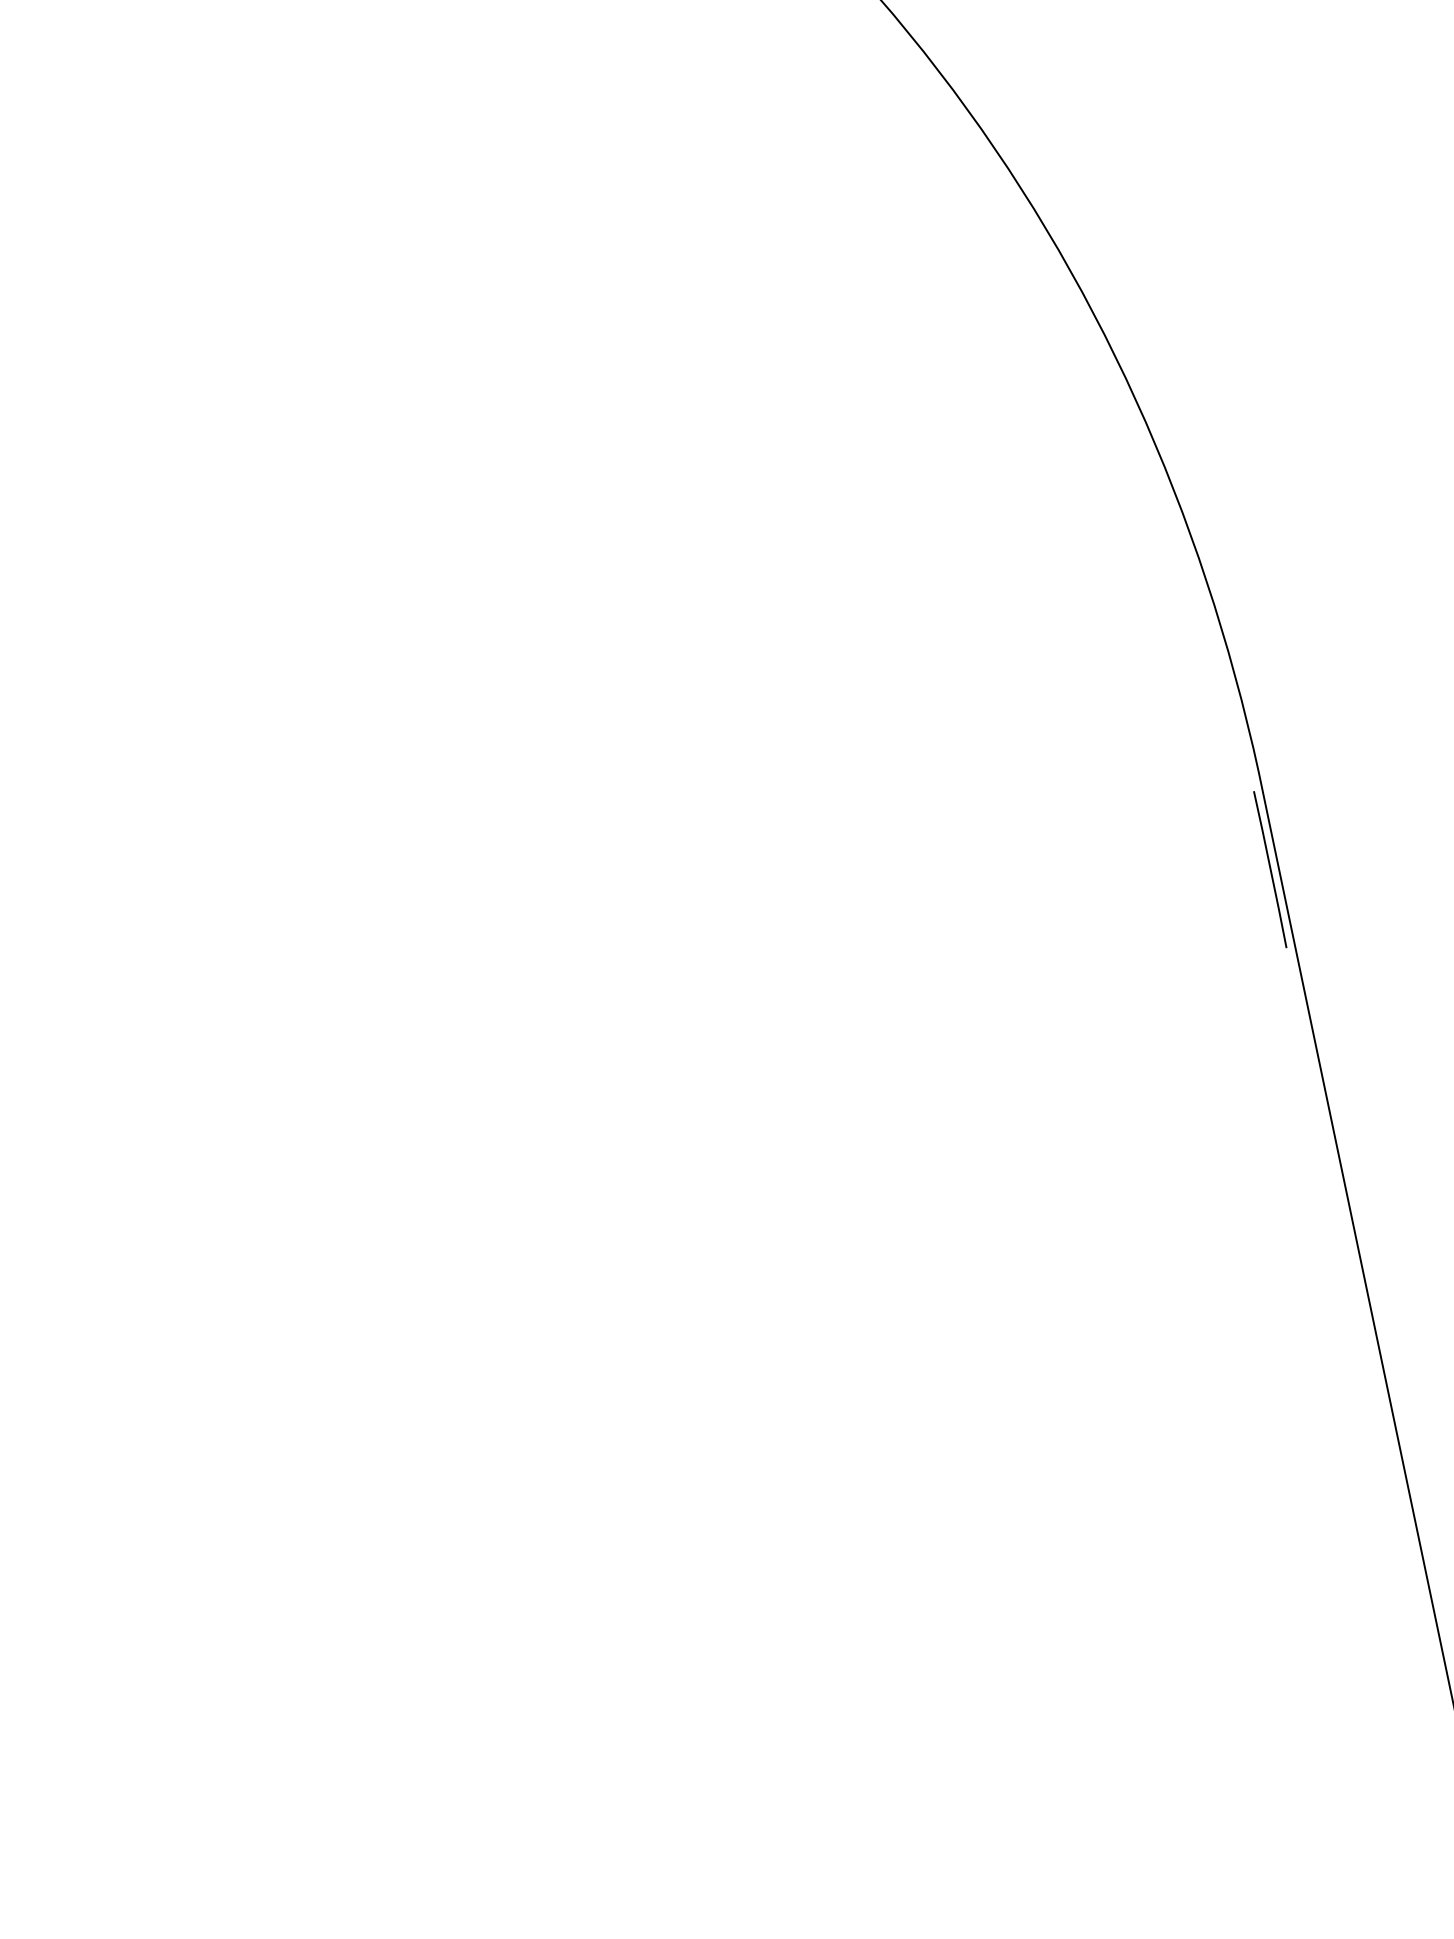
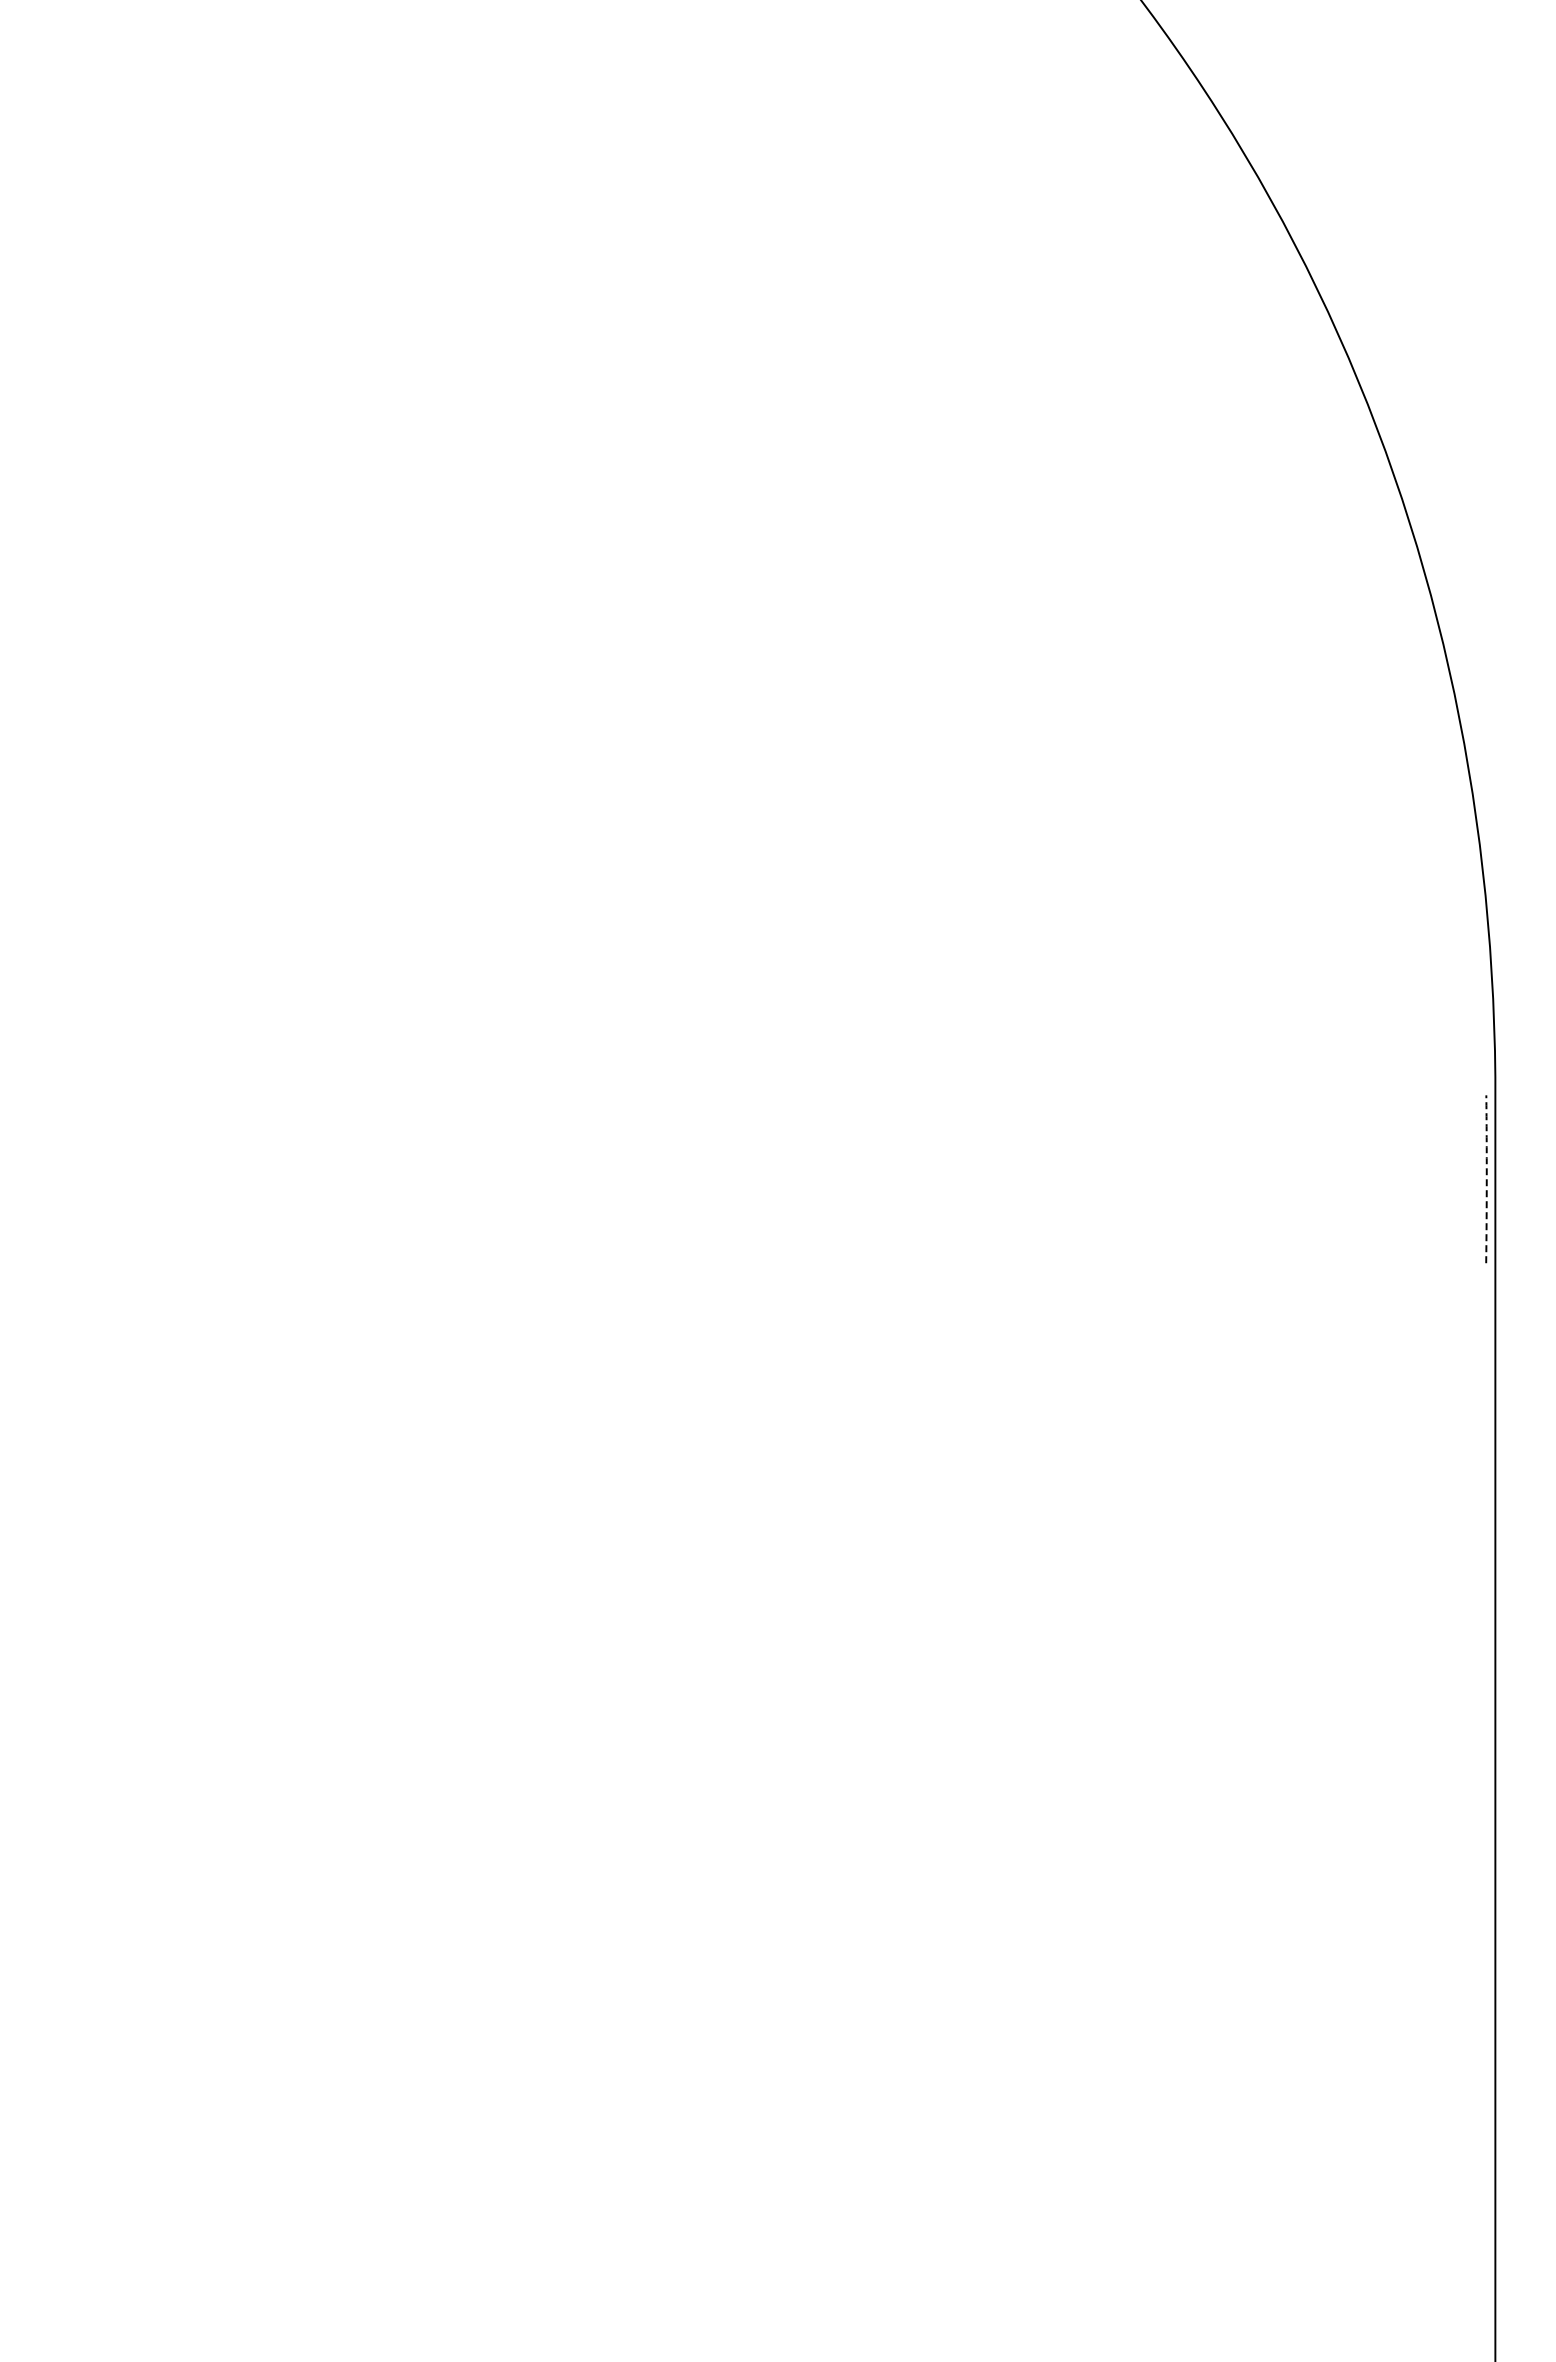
arc: (1270, 869) -> (1486, 1179), solid -> dashed

